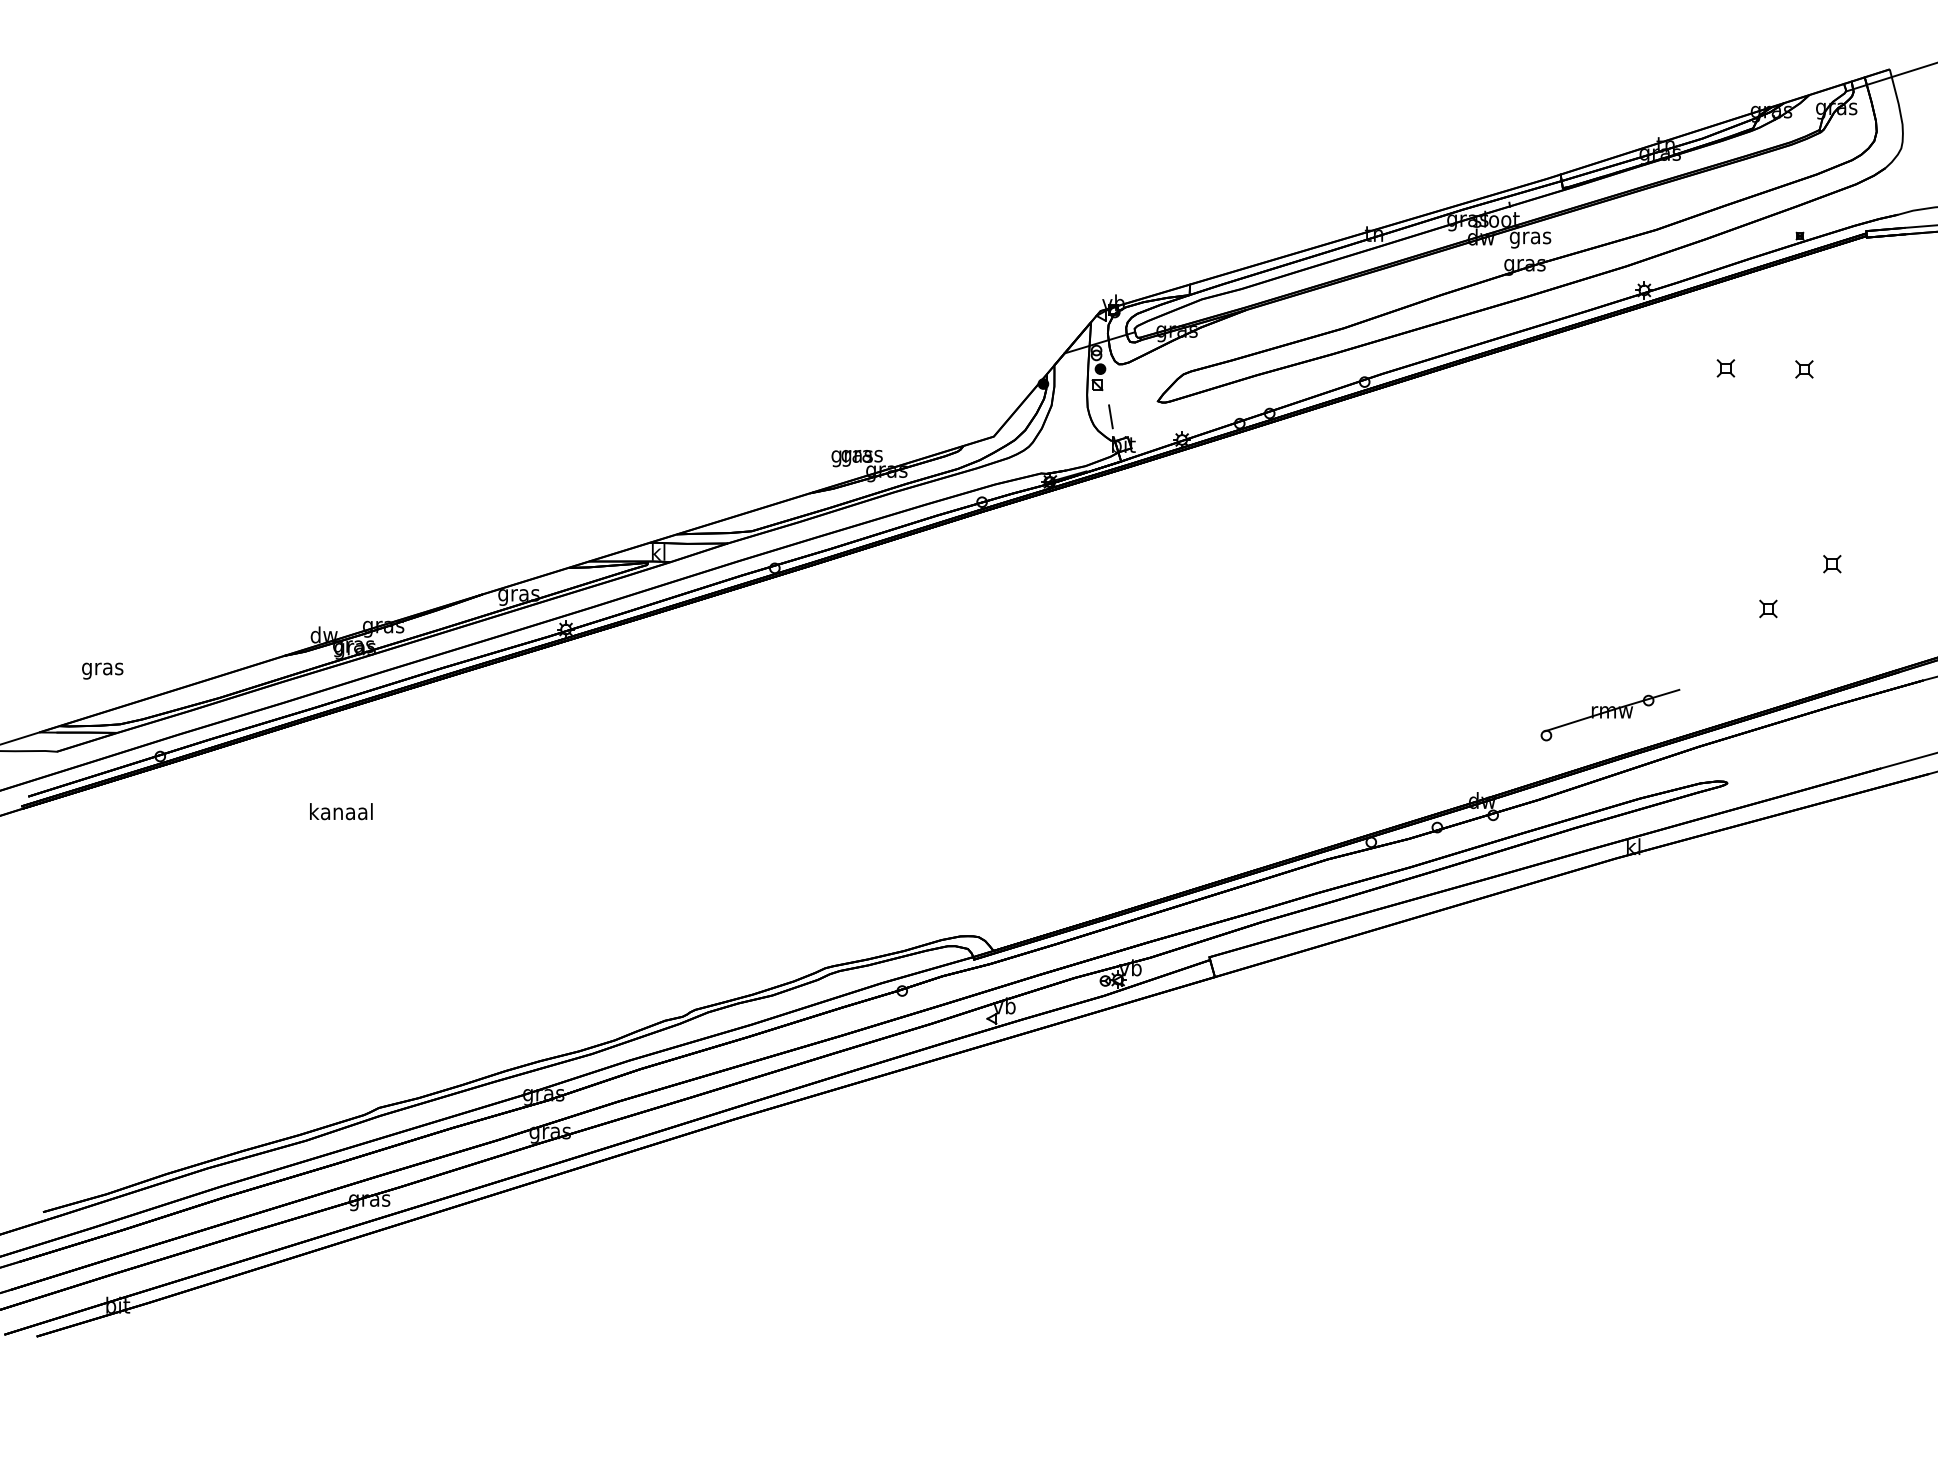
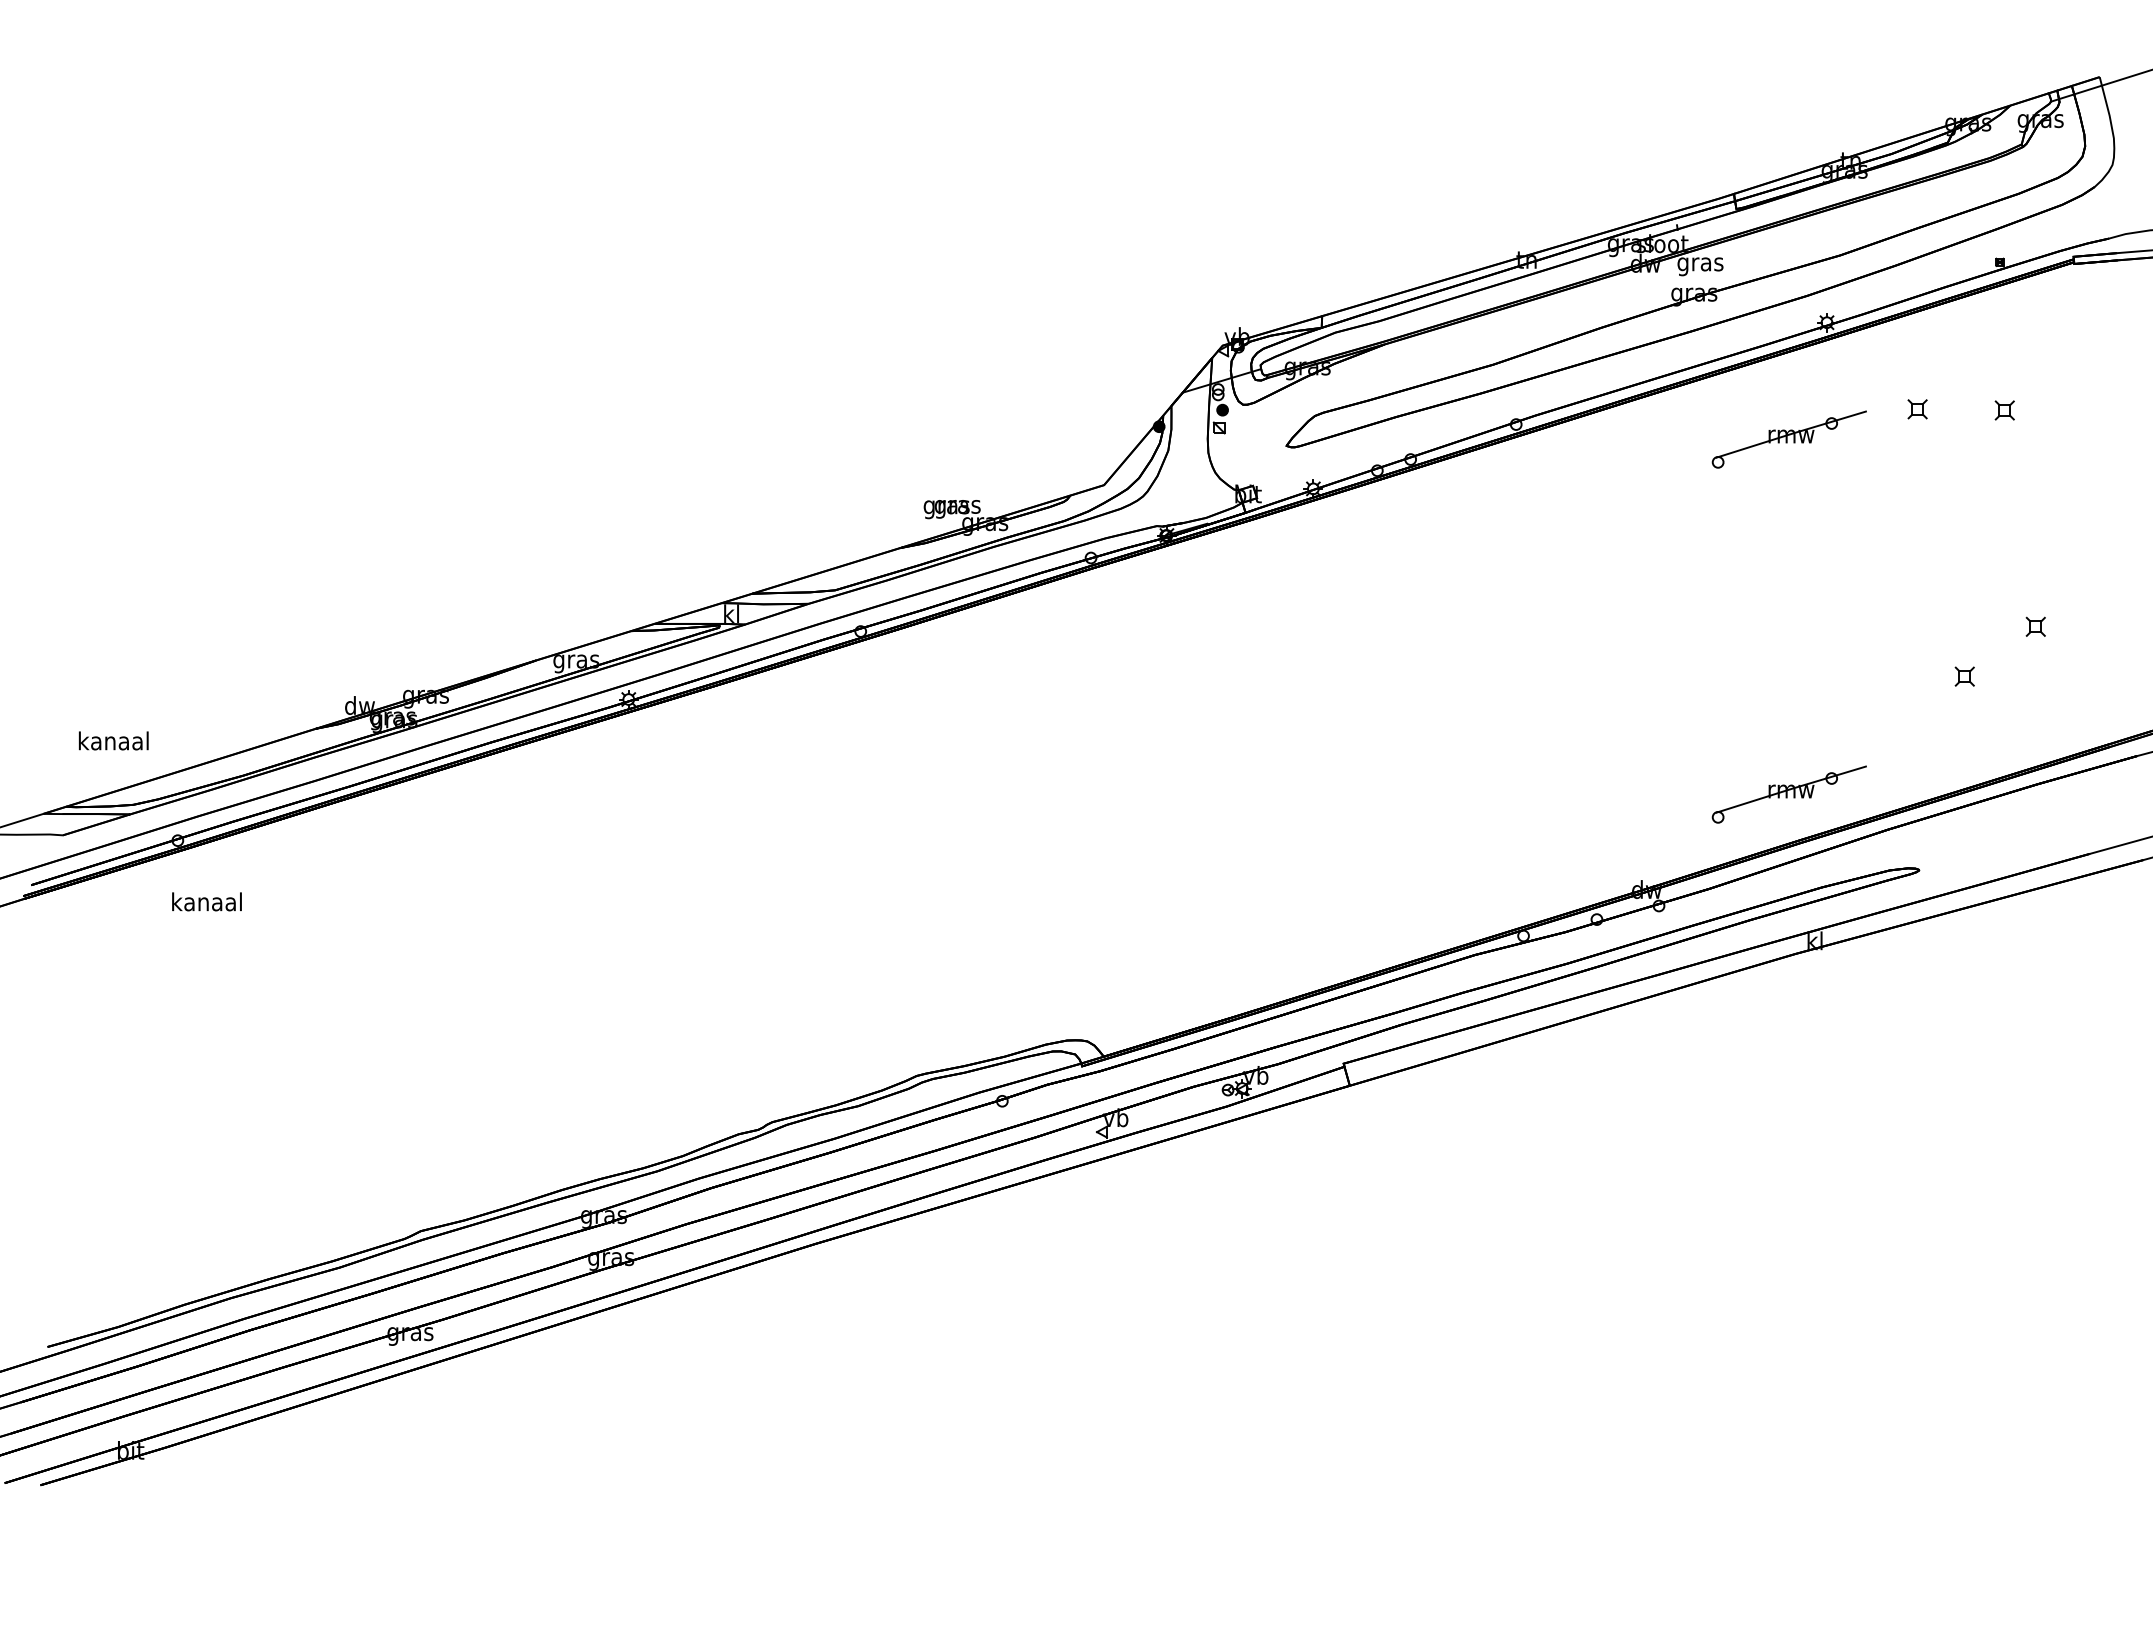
part: (1609, 395) -> (1788, 439), added
line: (1110, 416) -> (1233, 462), removed
text: (102, 669) -> (113, 743), gras -> kanaal
text: (340, 811) -> (206, 901), moved

